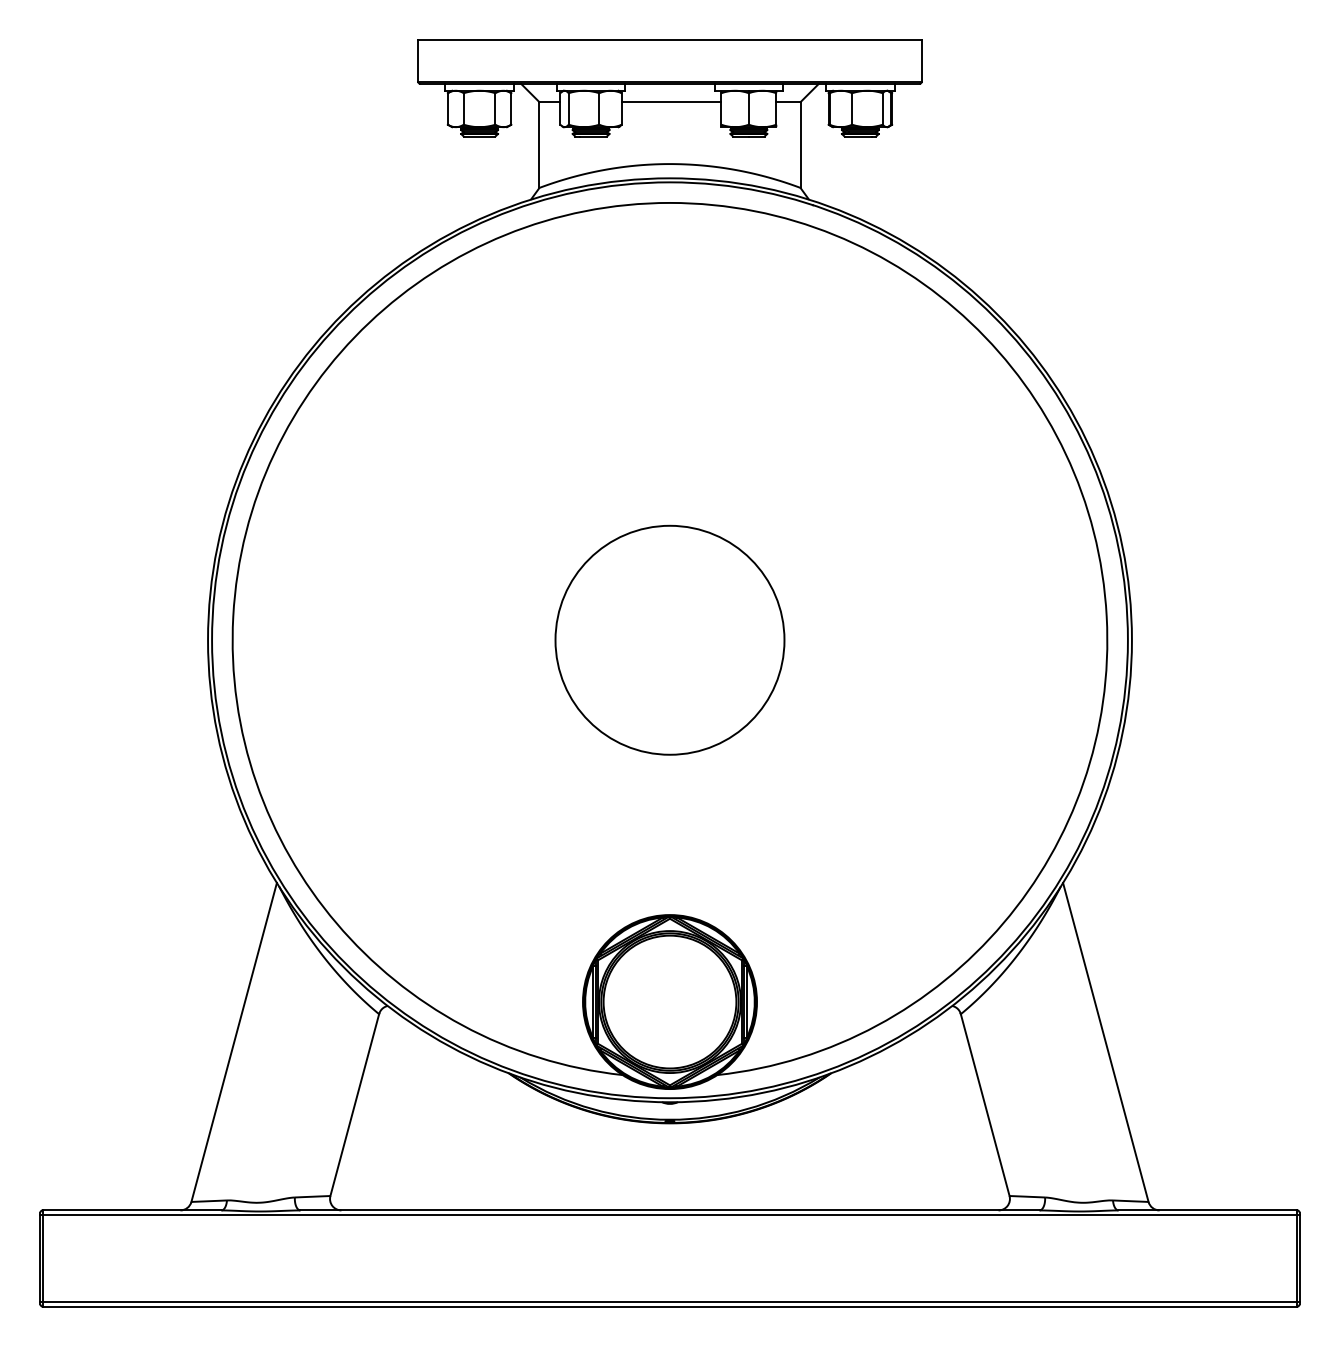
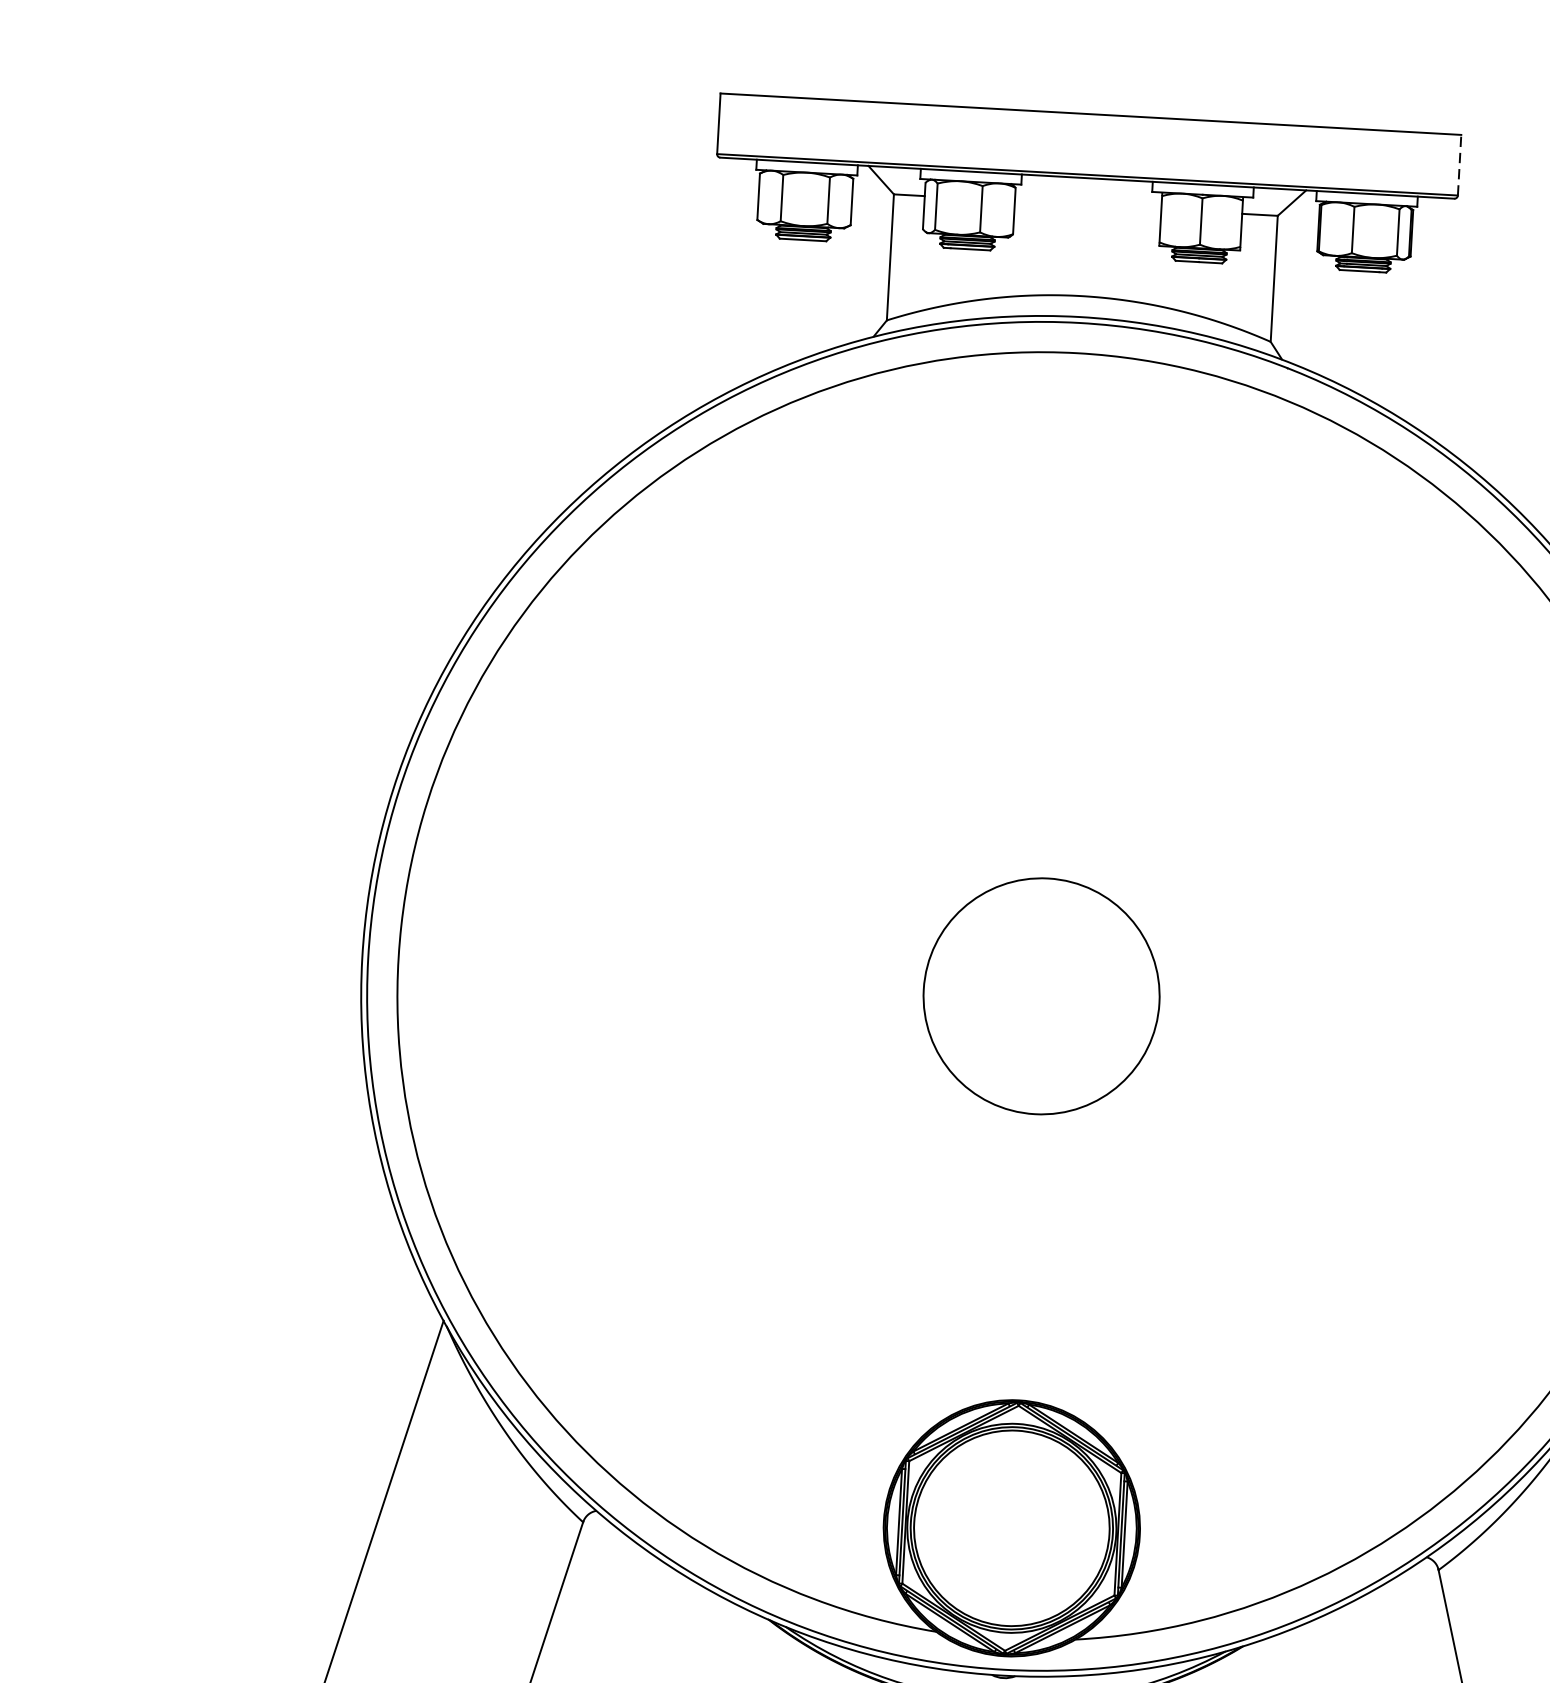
line: (921, 61) -> (1459, 165), solid -> dashed
line: (671, 102) -> (1088, 205), removed
circle: (669, 639) -> (1040, 995), size x0.7

